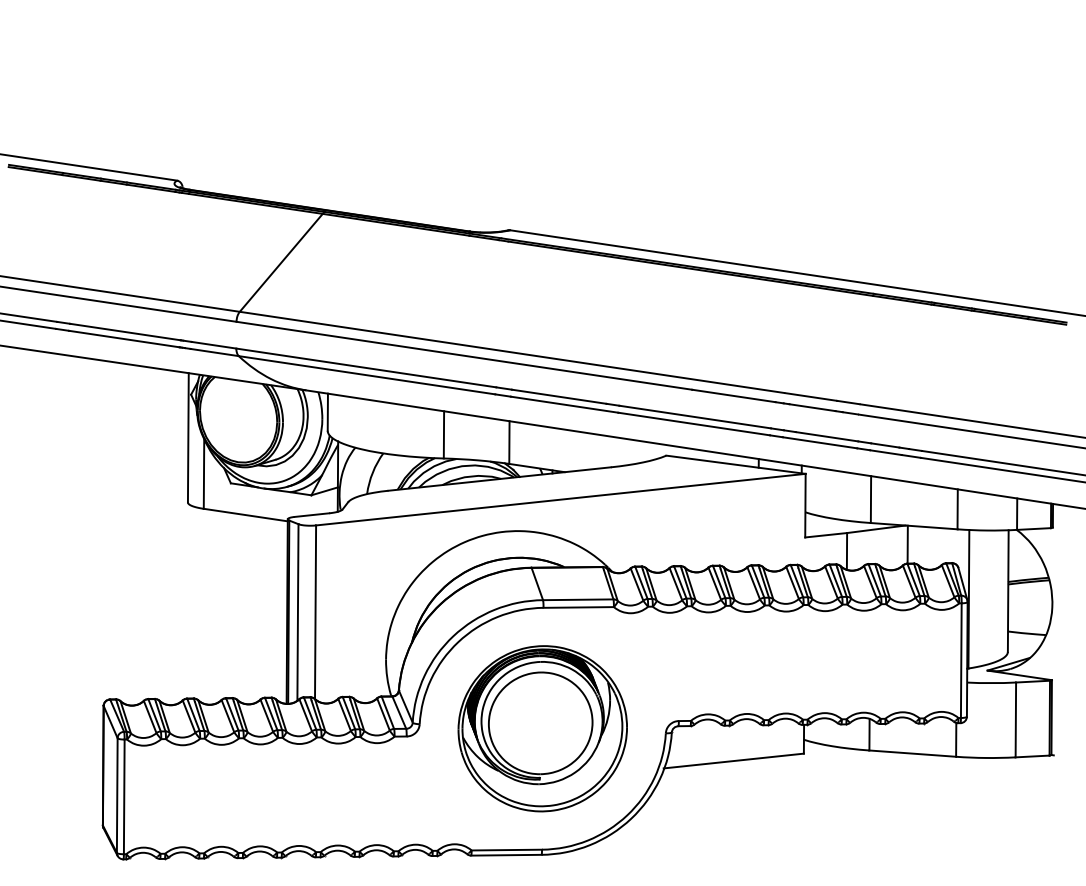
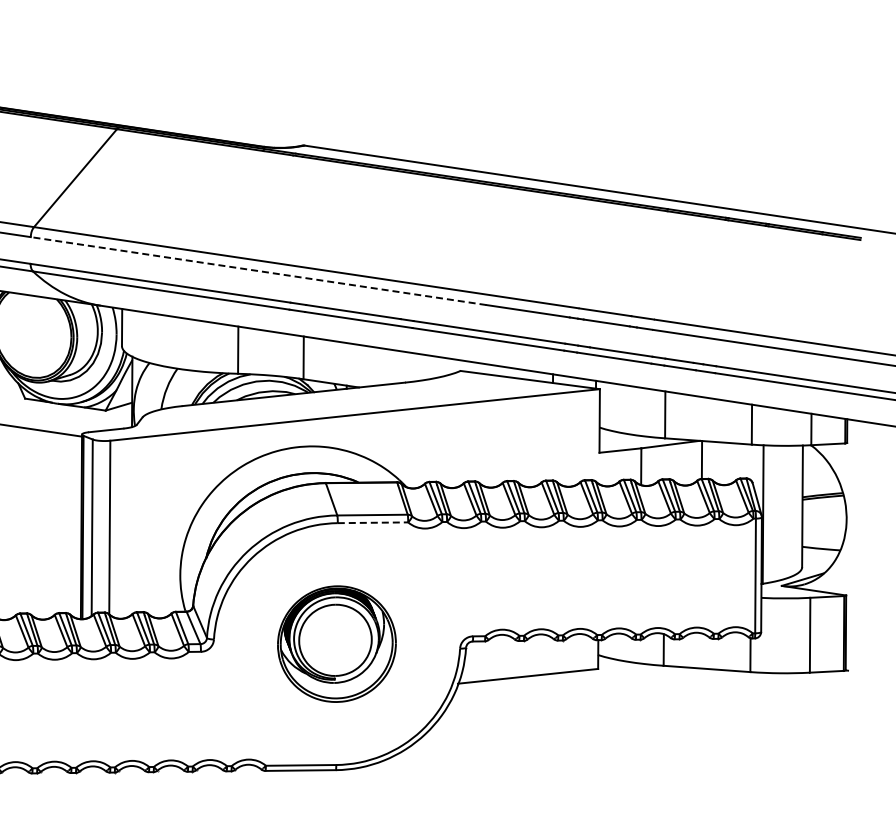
line: (463, 355) -> (257, 270), solid -> dashed
line: (579, 607) -> (373, 522), solid -> dashed
part: (542, 728) -> (336, 643), size x0.7

